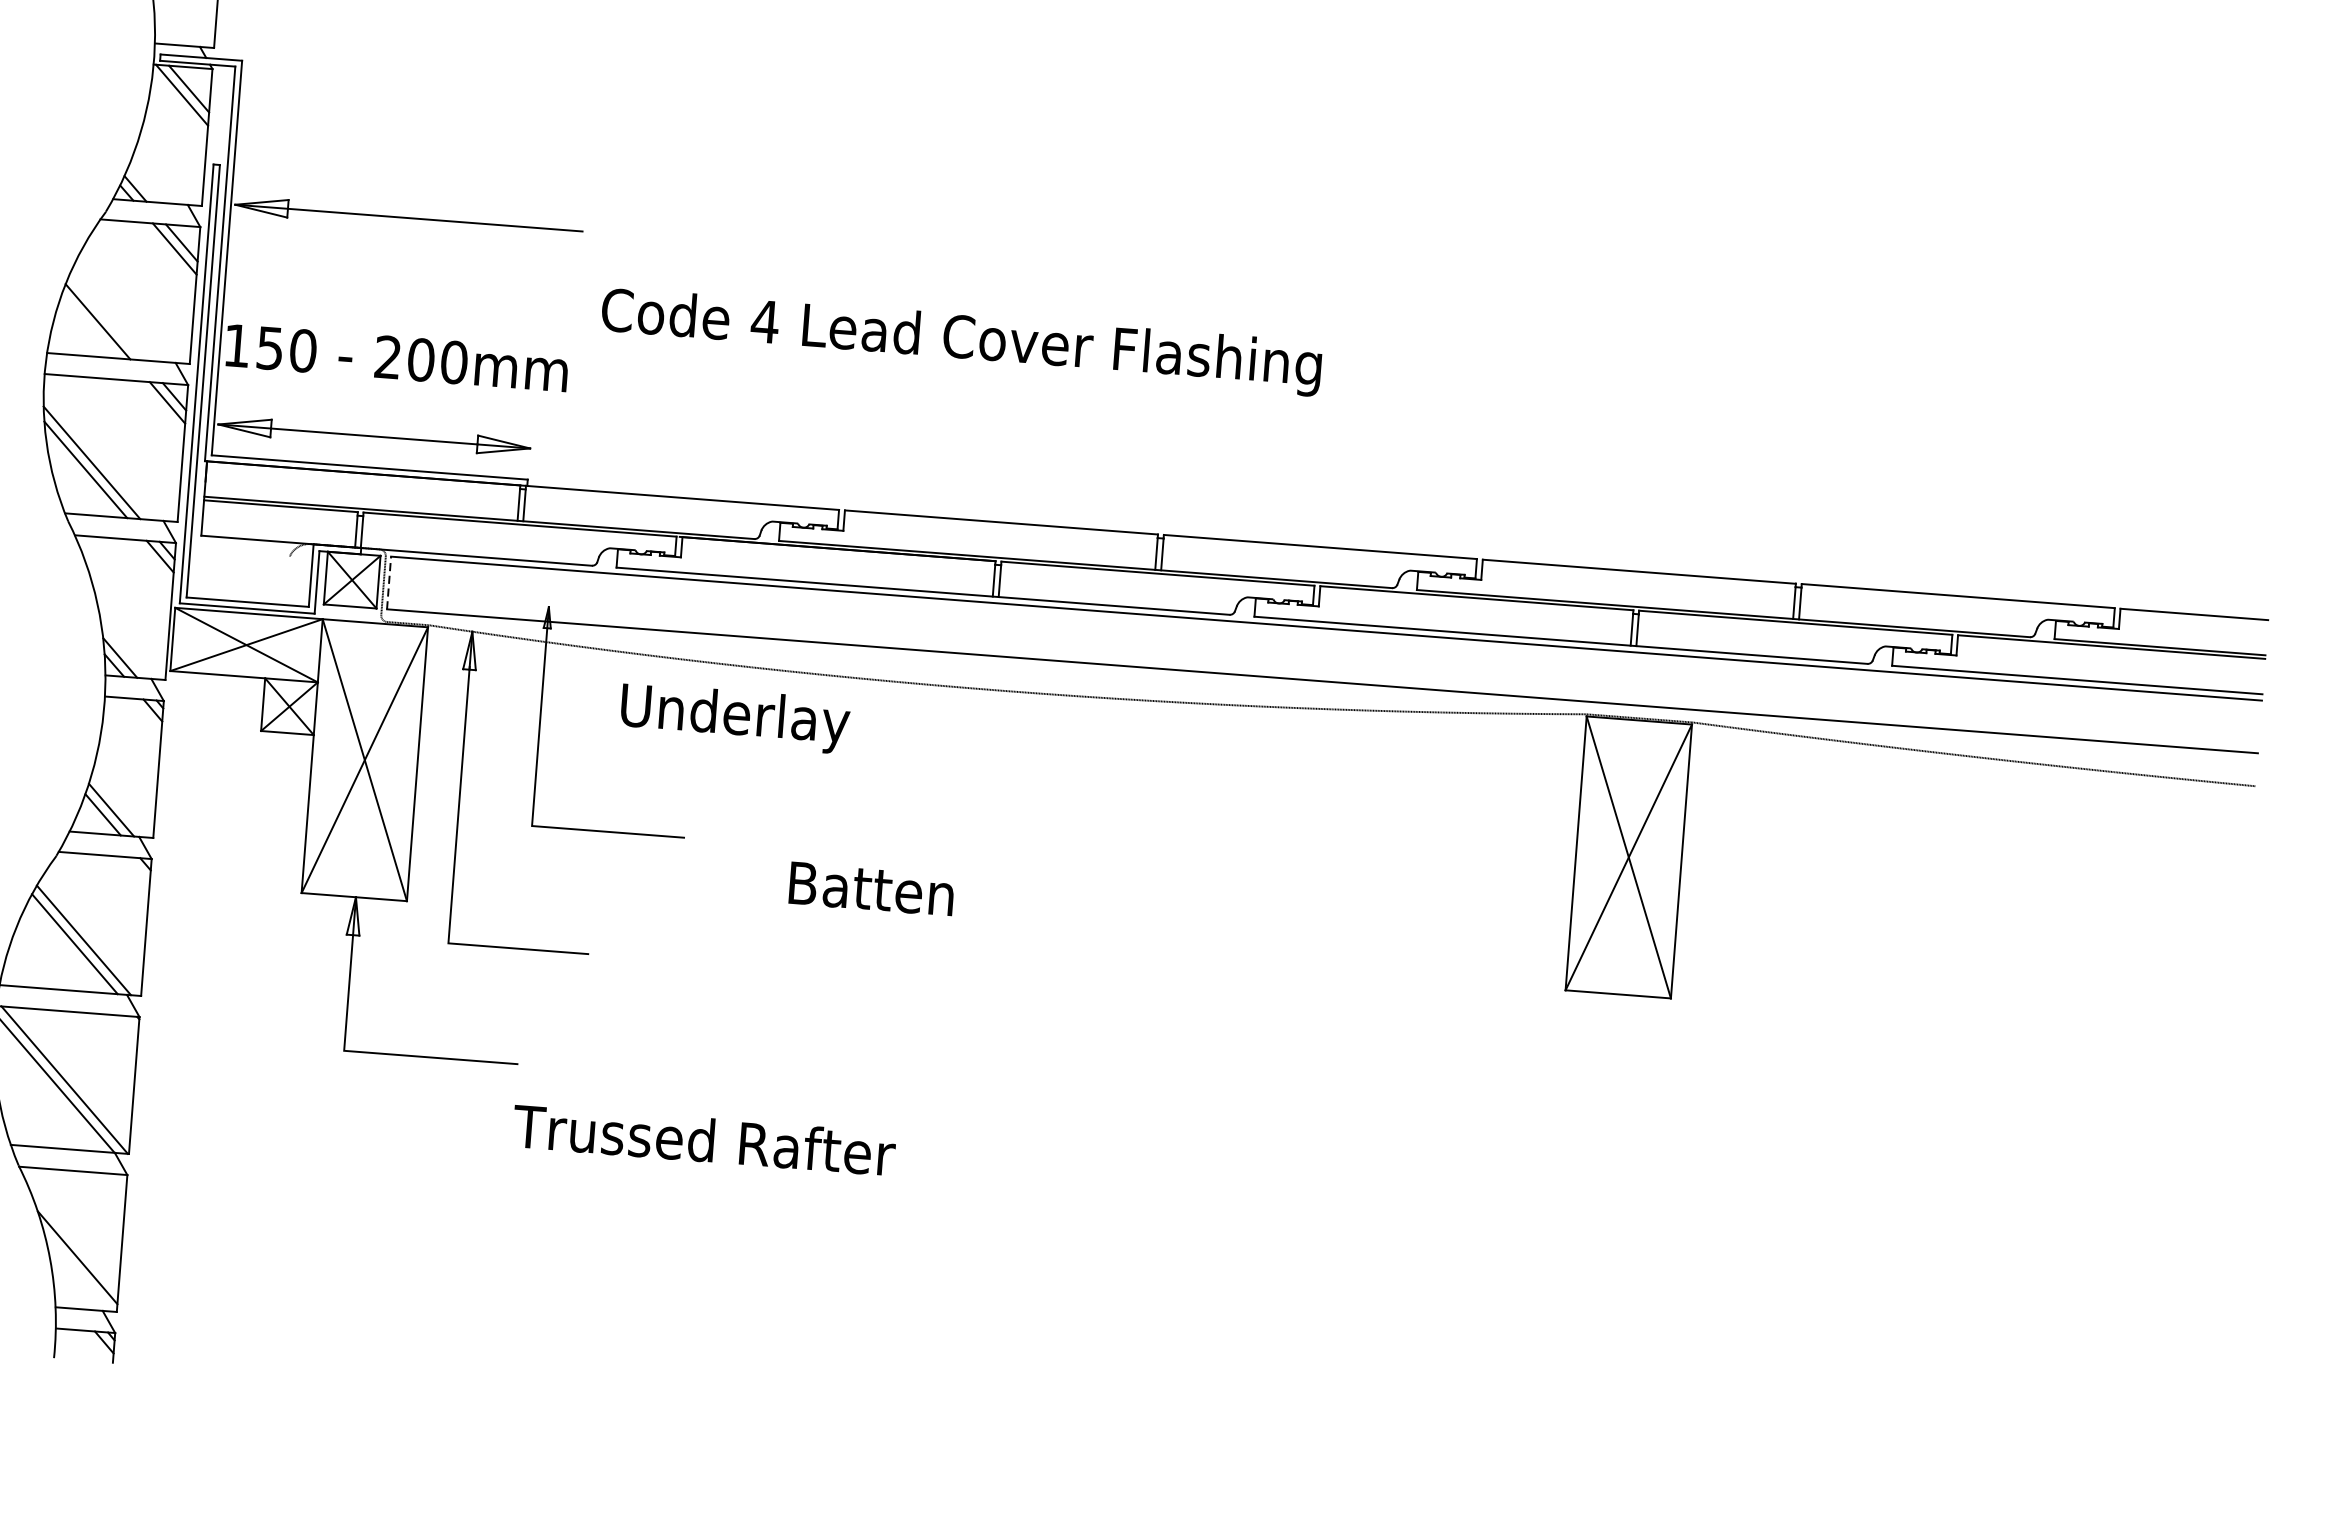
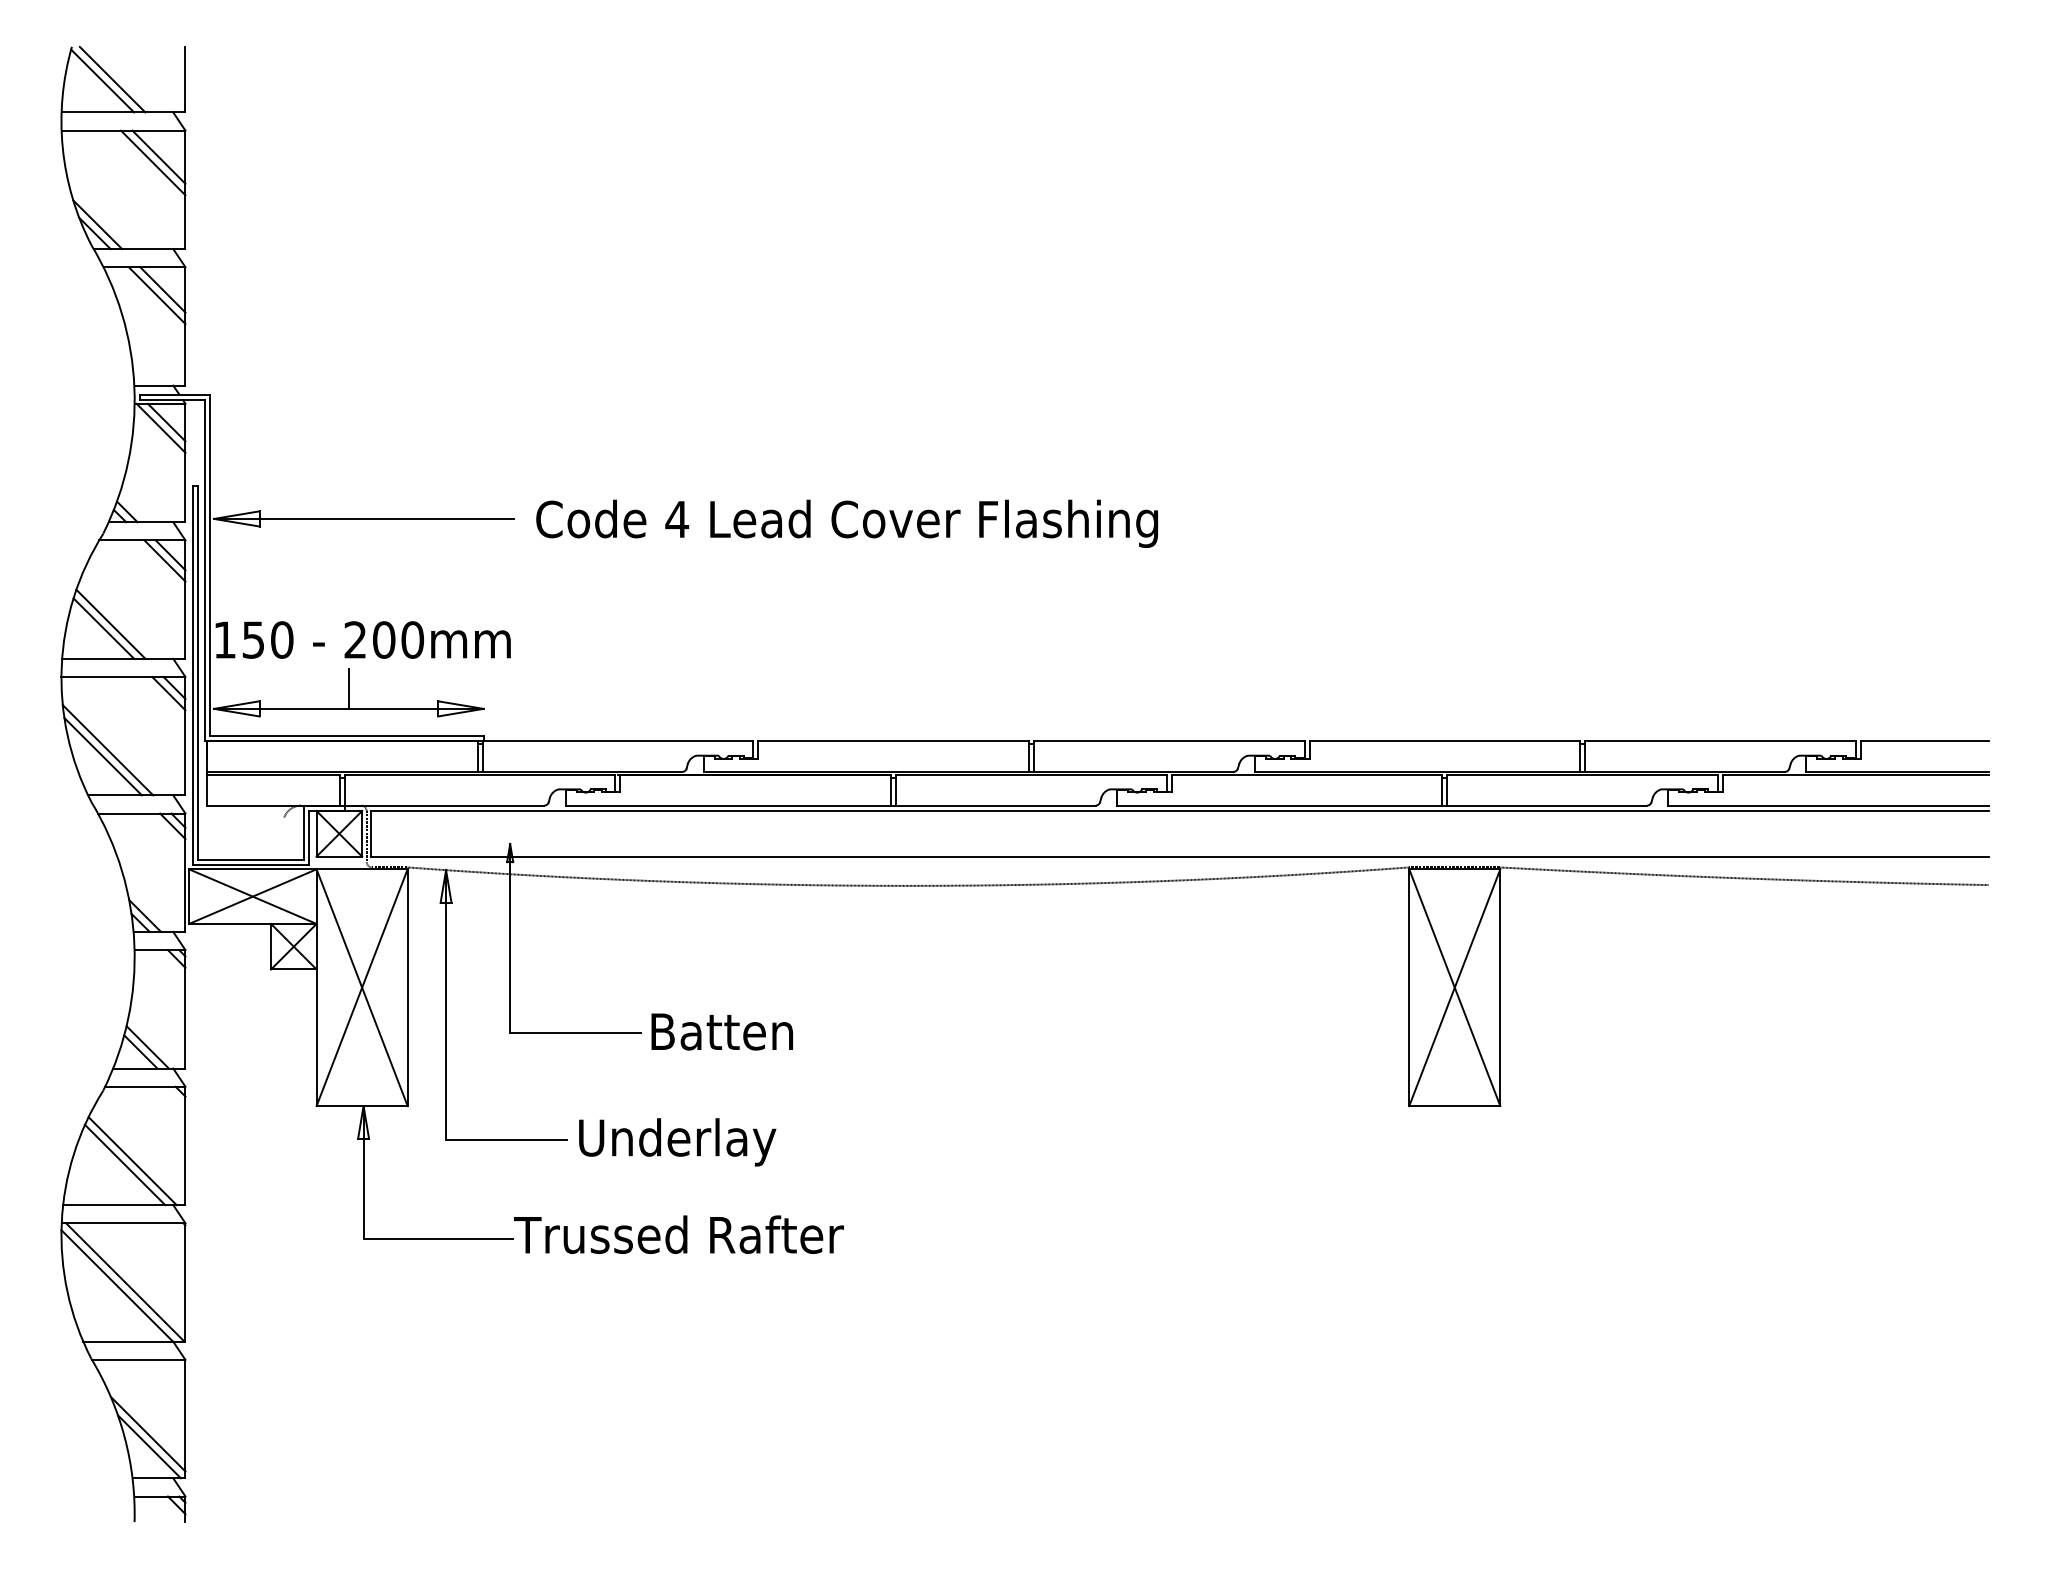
line: (106, 316) -> (110, 623), added
text: (960, 341) -> (846, 523), moved
line: (375, 412) -> (348, 688), added
line: (389, 582) -> (371, 833), dashed -> solid
text: (735, 718) -> (677, 1142), moved
text: (870, 888) -> (721, 1031), moved
text: (703, 1139) -> (678, 1234), moved
line: (78, 1271) -> (149, 1446), added

